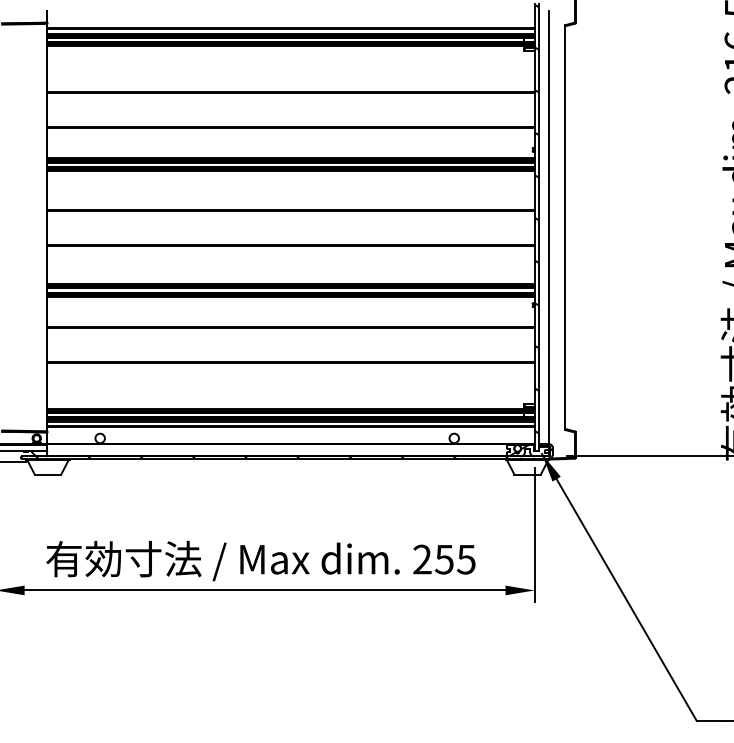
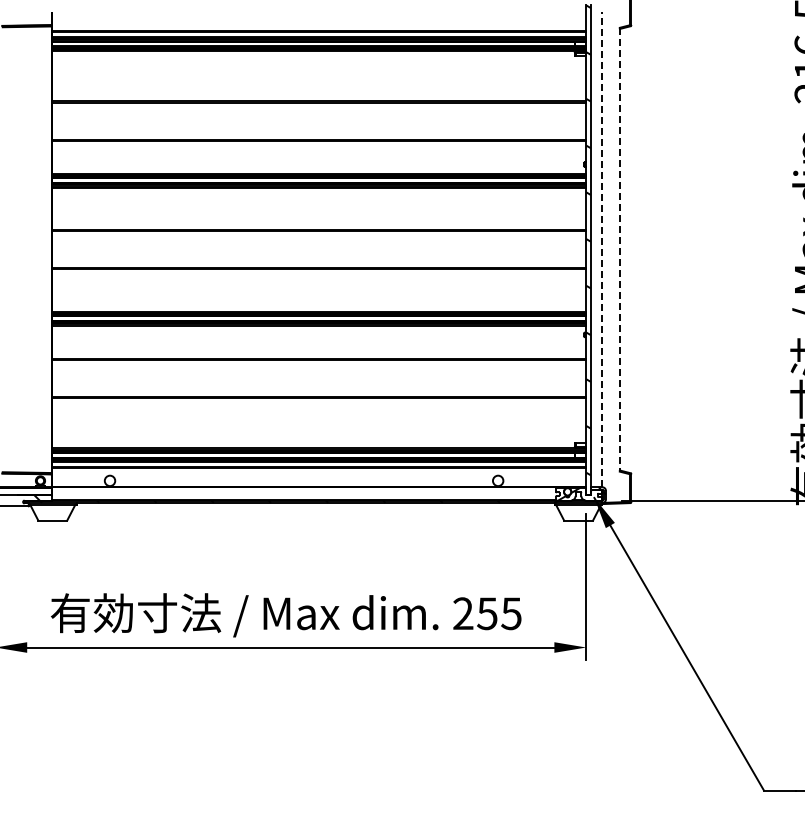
line: (549, 227) -> (602, 249), solid -> dashed
line: (564, 227) -> (619, 249), solid -> dashed

